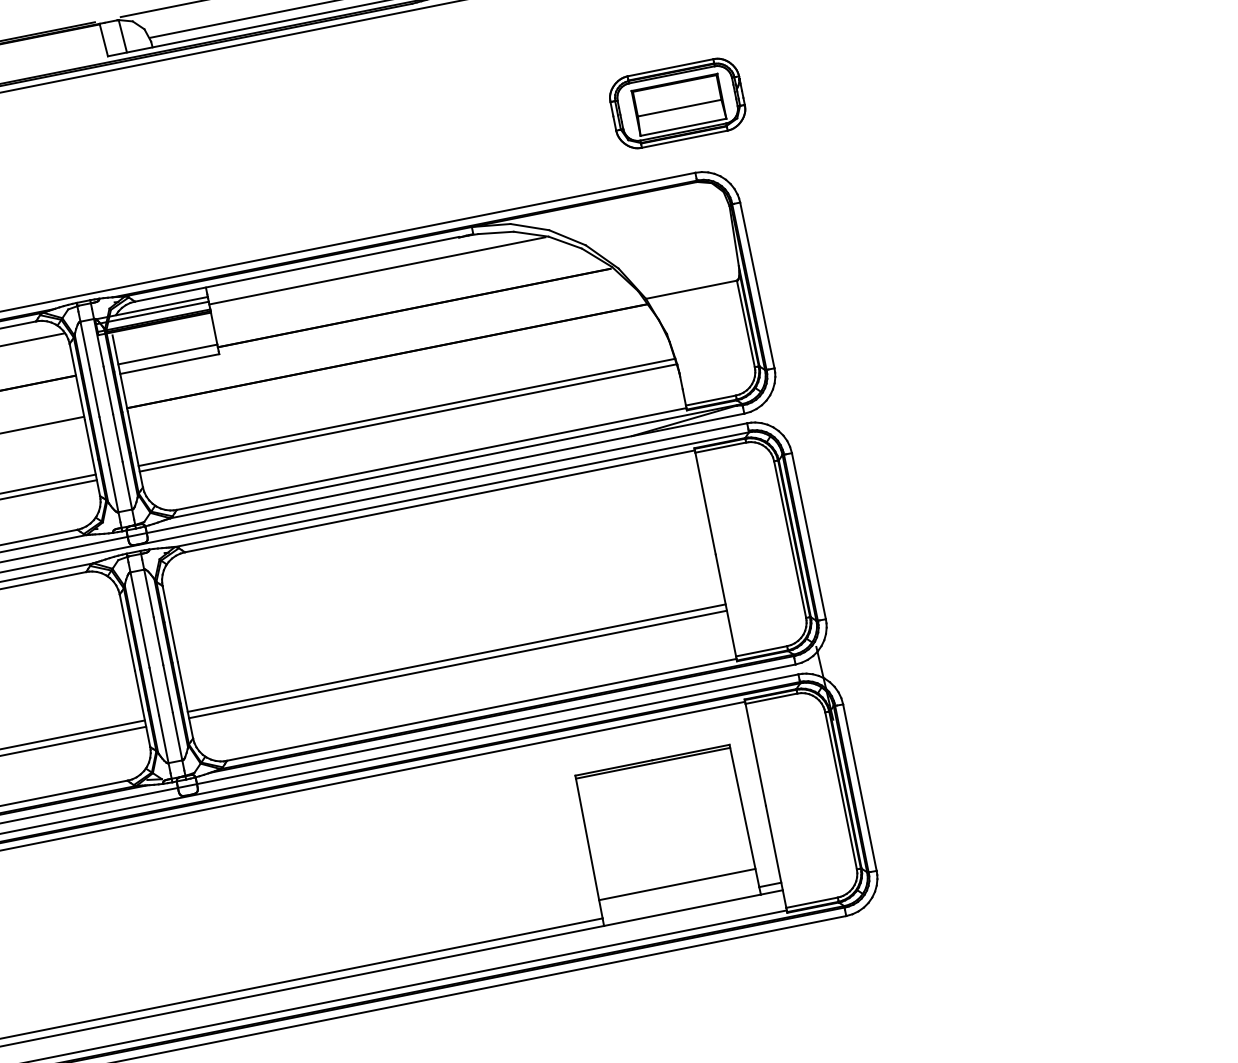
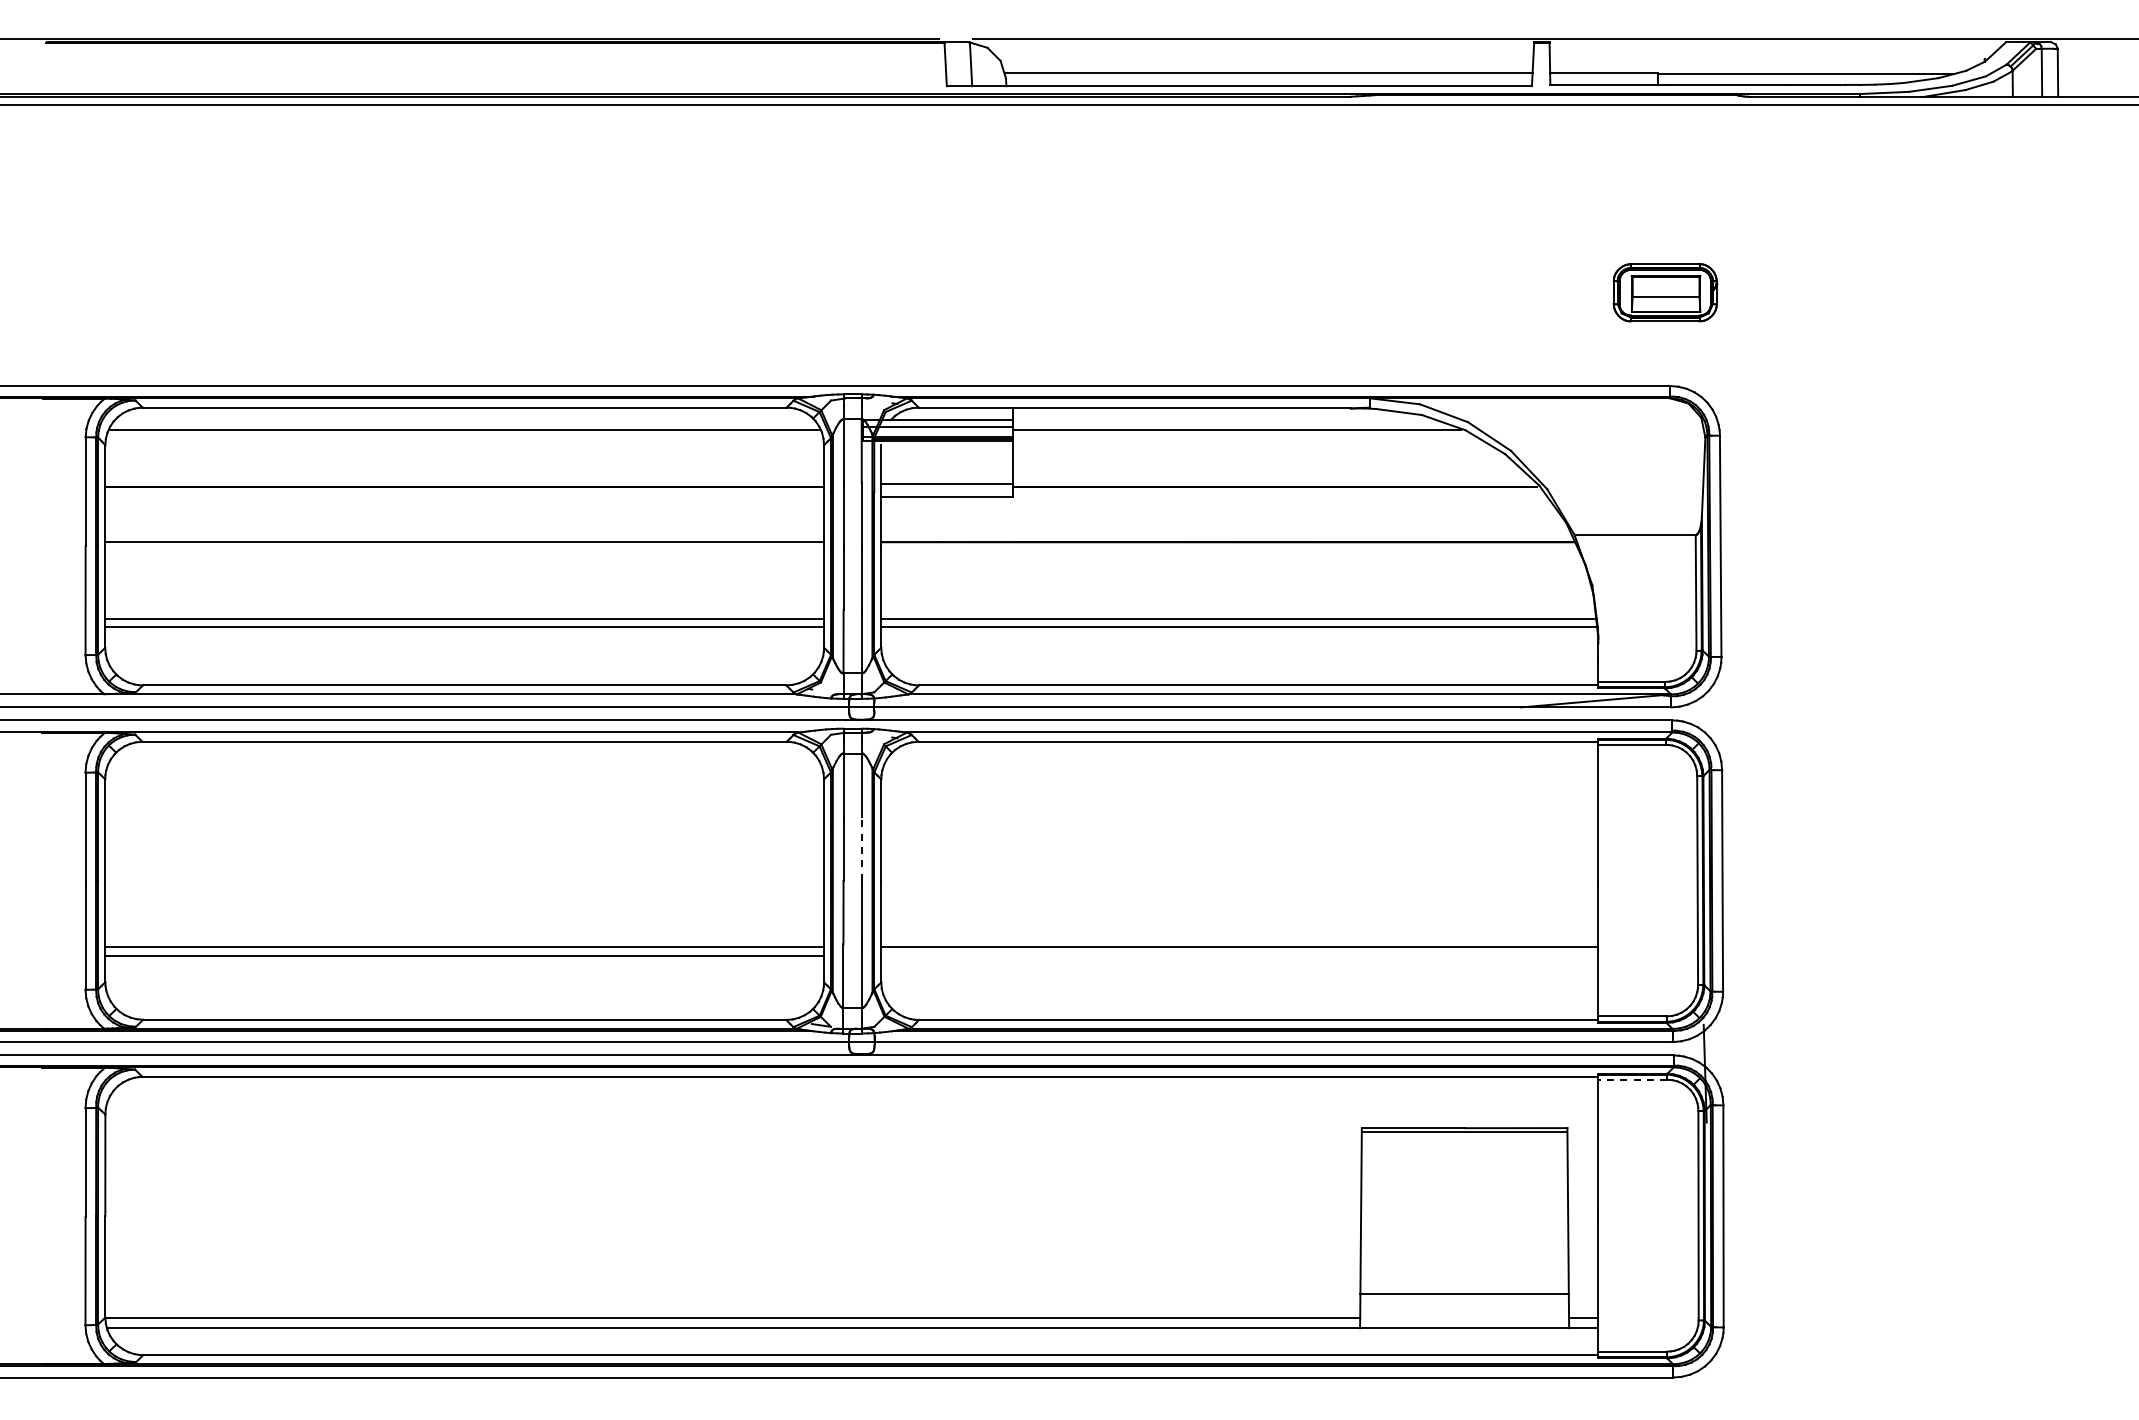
part: (677, 103) -> (1665, 292), size x0.6
line: (158, 641) -> (861, 849), solid -> dashed
line: (457, 664) -> (1239, 955), removed
line: (771, 698) -> (1632, 1079), solid -> dashed

